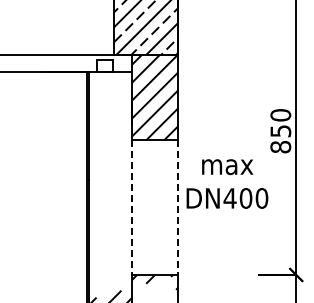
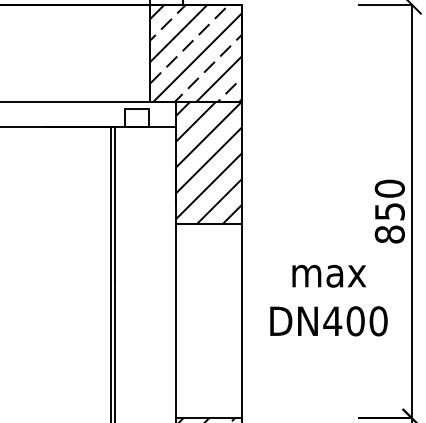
text: (227, 183) -> (329, 299), moved
line: (132, 207) -> (176, 321), dashed -> solid
line: (178, 207) -> (242, 321), dashed -> solid

